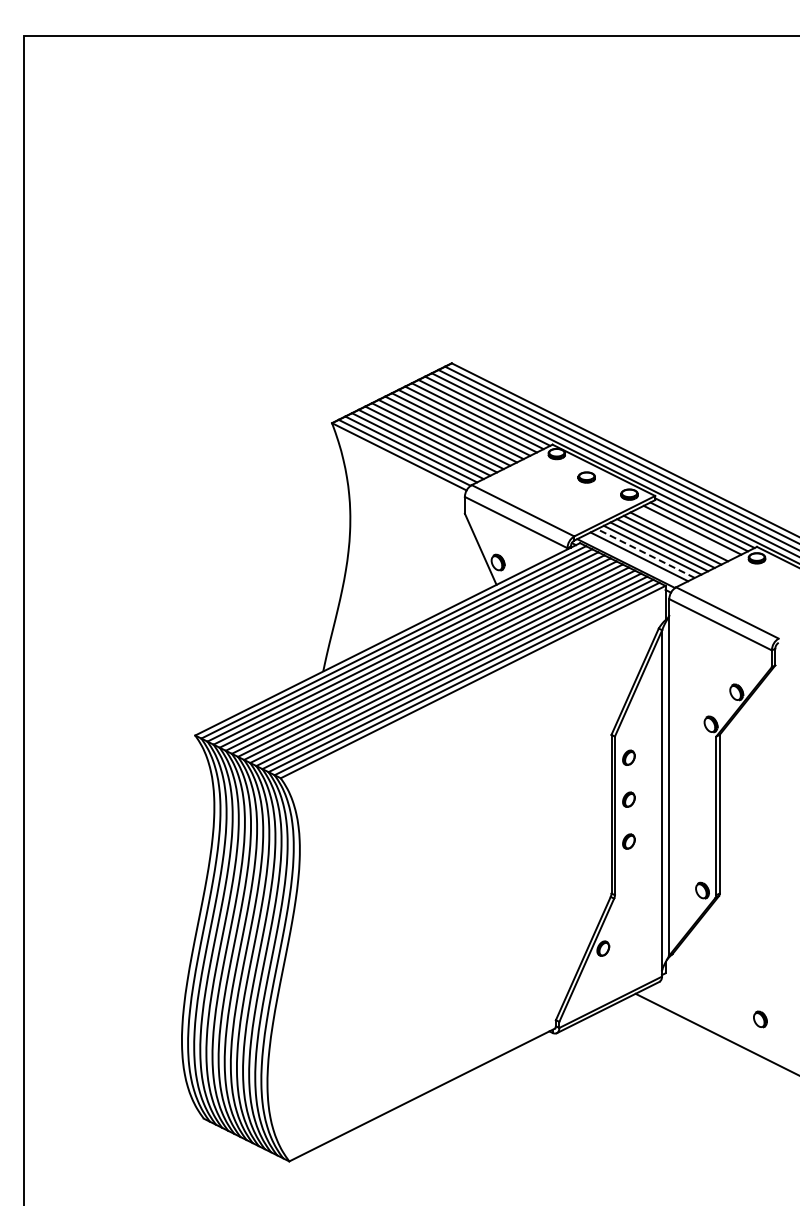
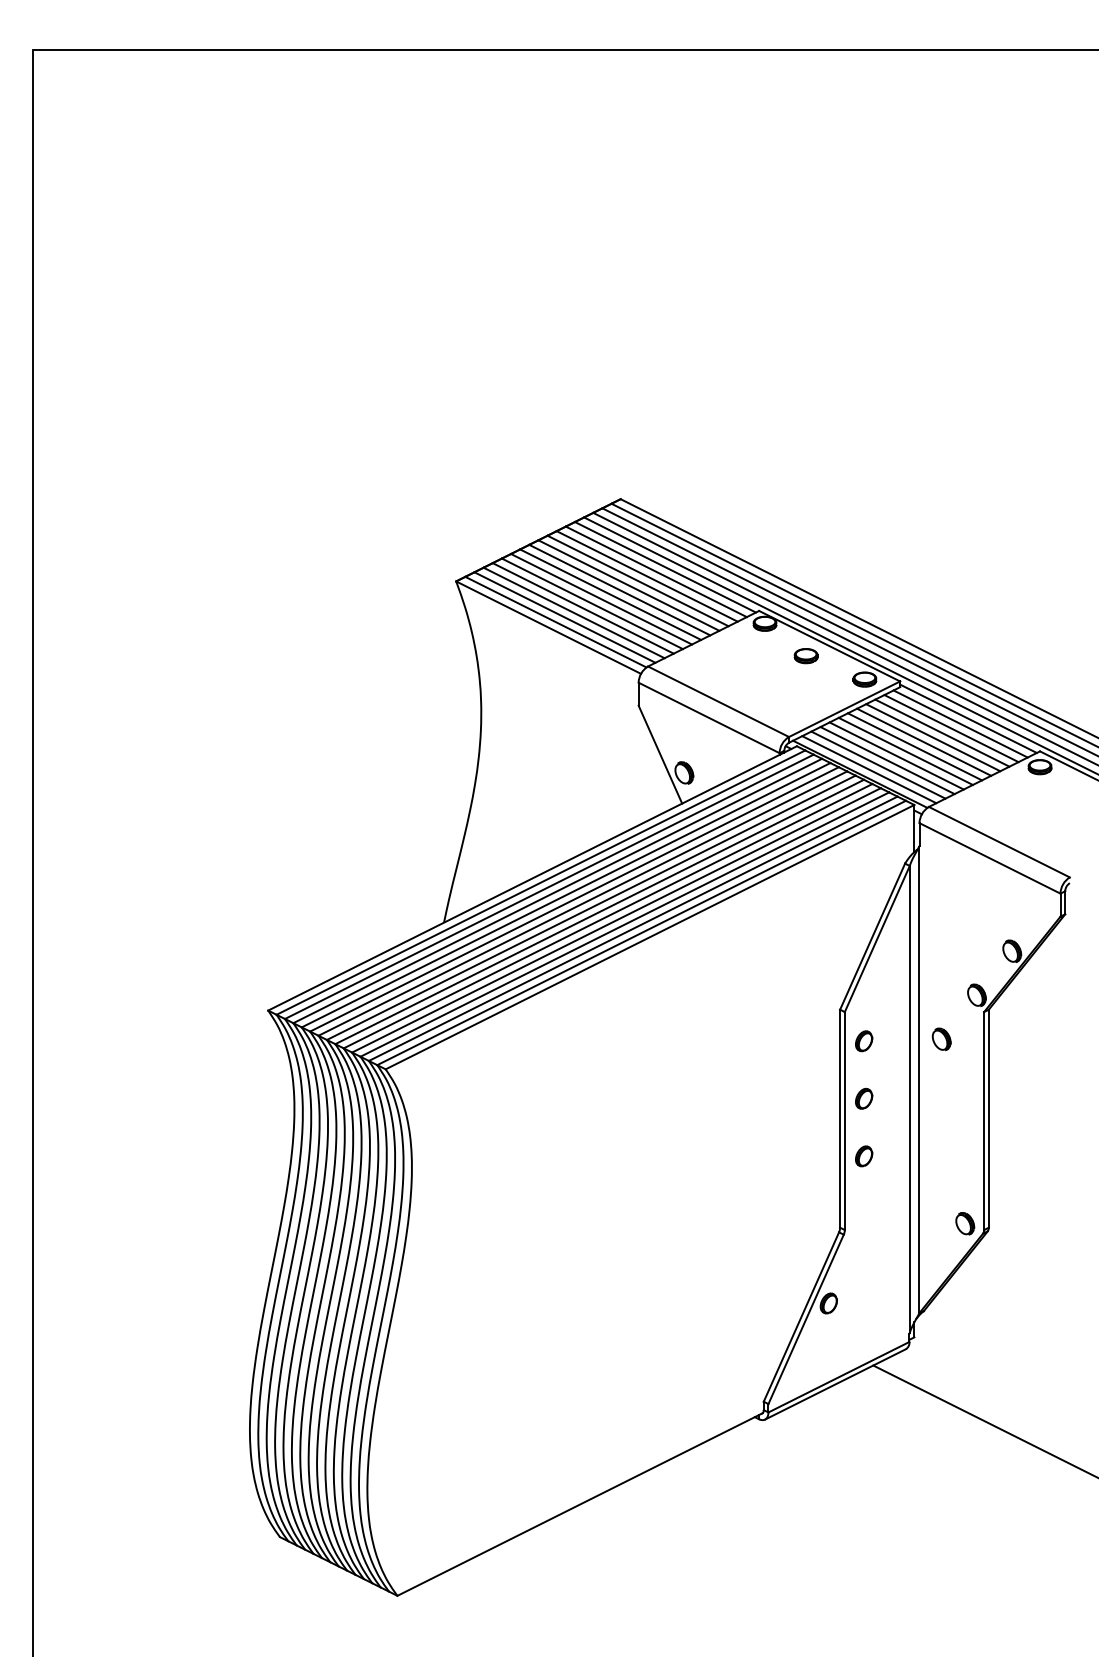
line: (685, 533) -> (941, 733), added
line: (646, 553) -> (888, 760), dashed -> solid
line: (632, 559) -> (868, 768), added
part: (760, 1019) -> (941, 1039), moved

